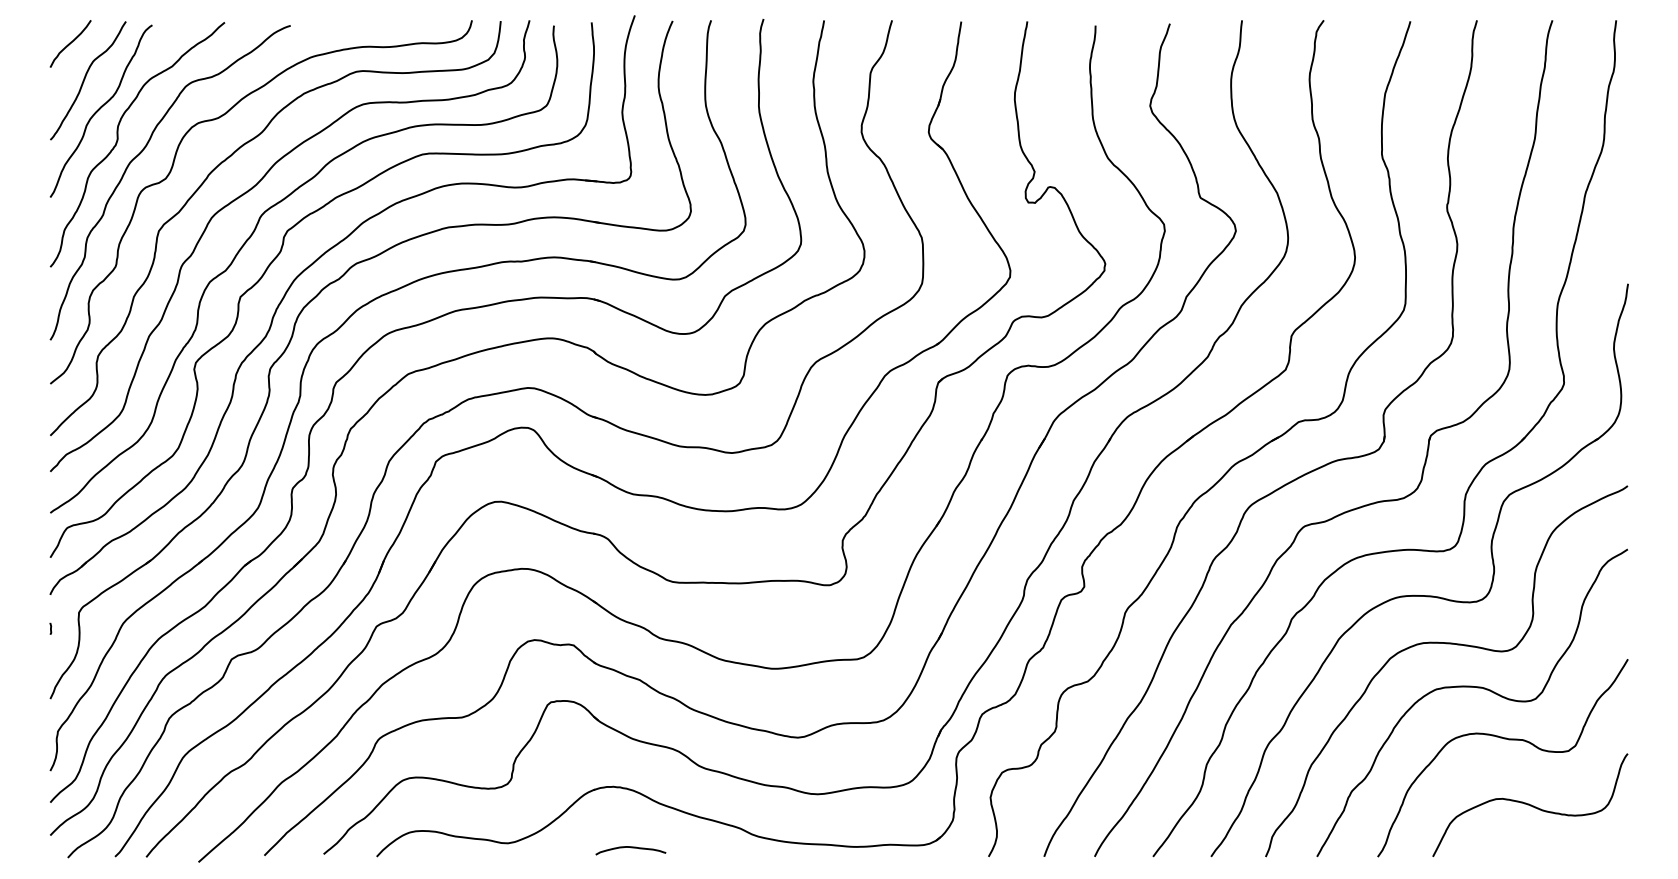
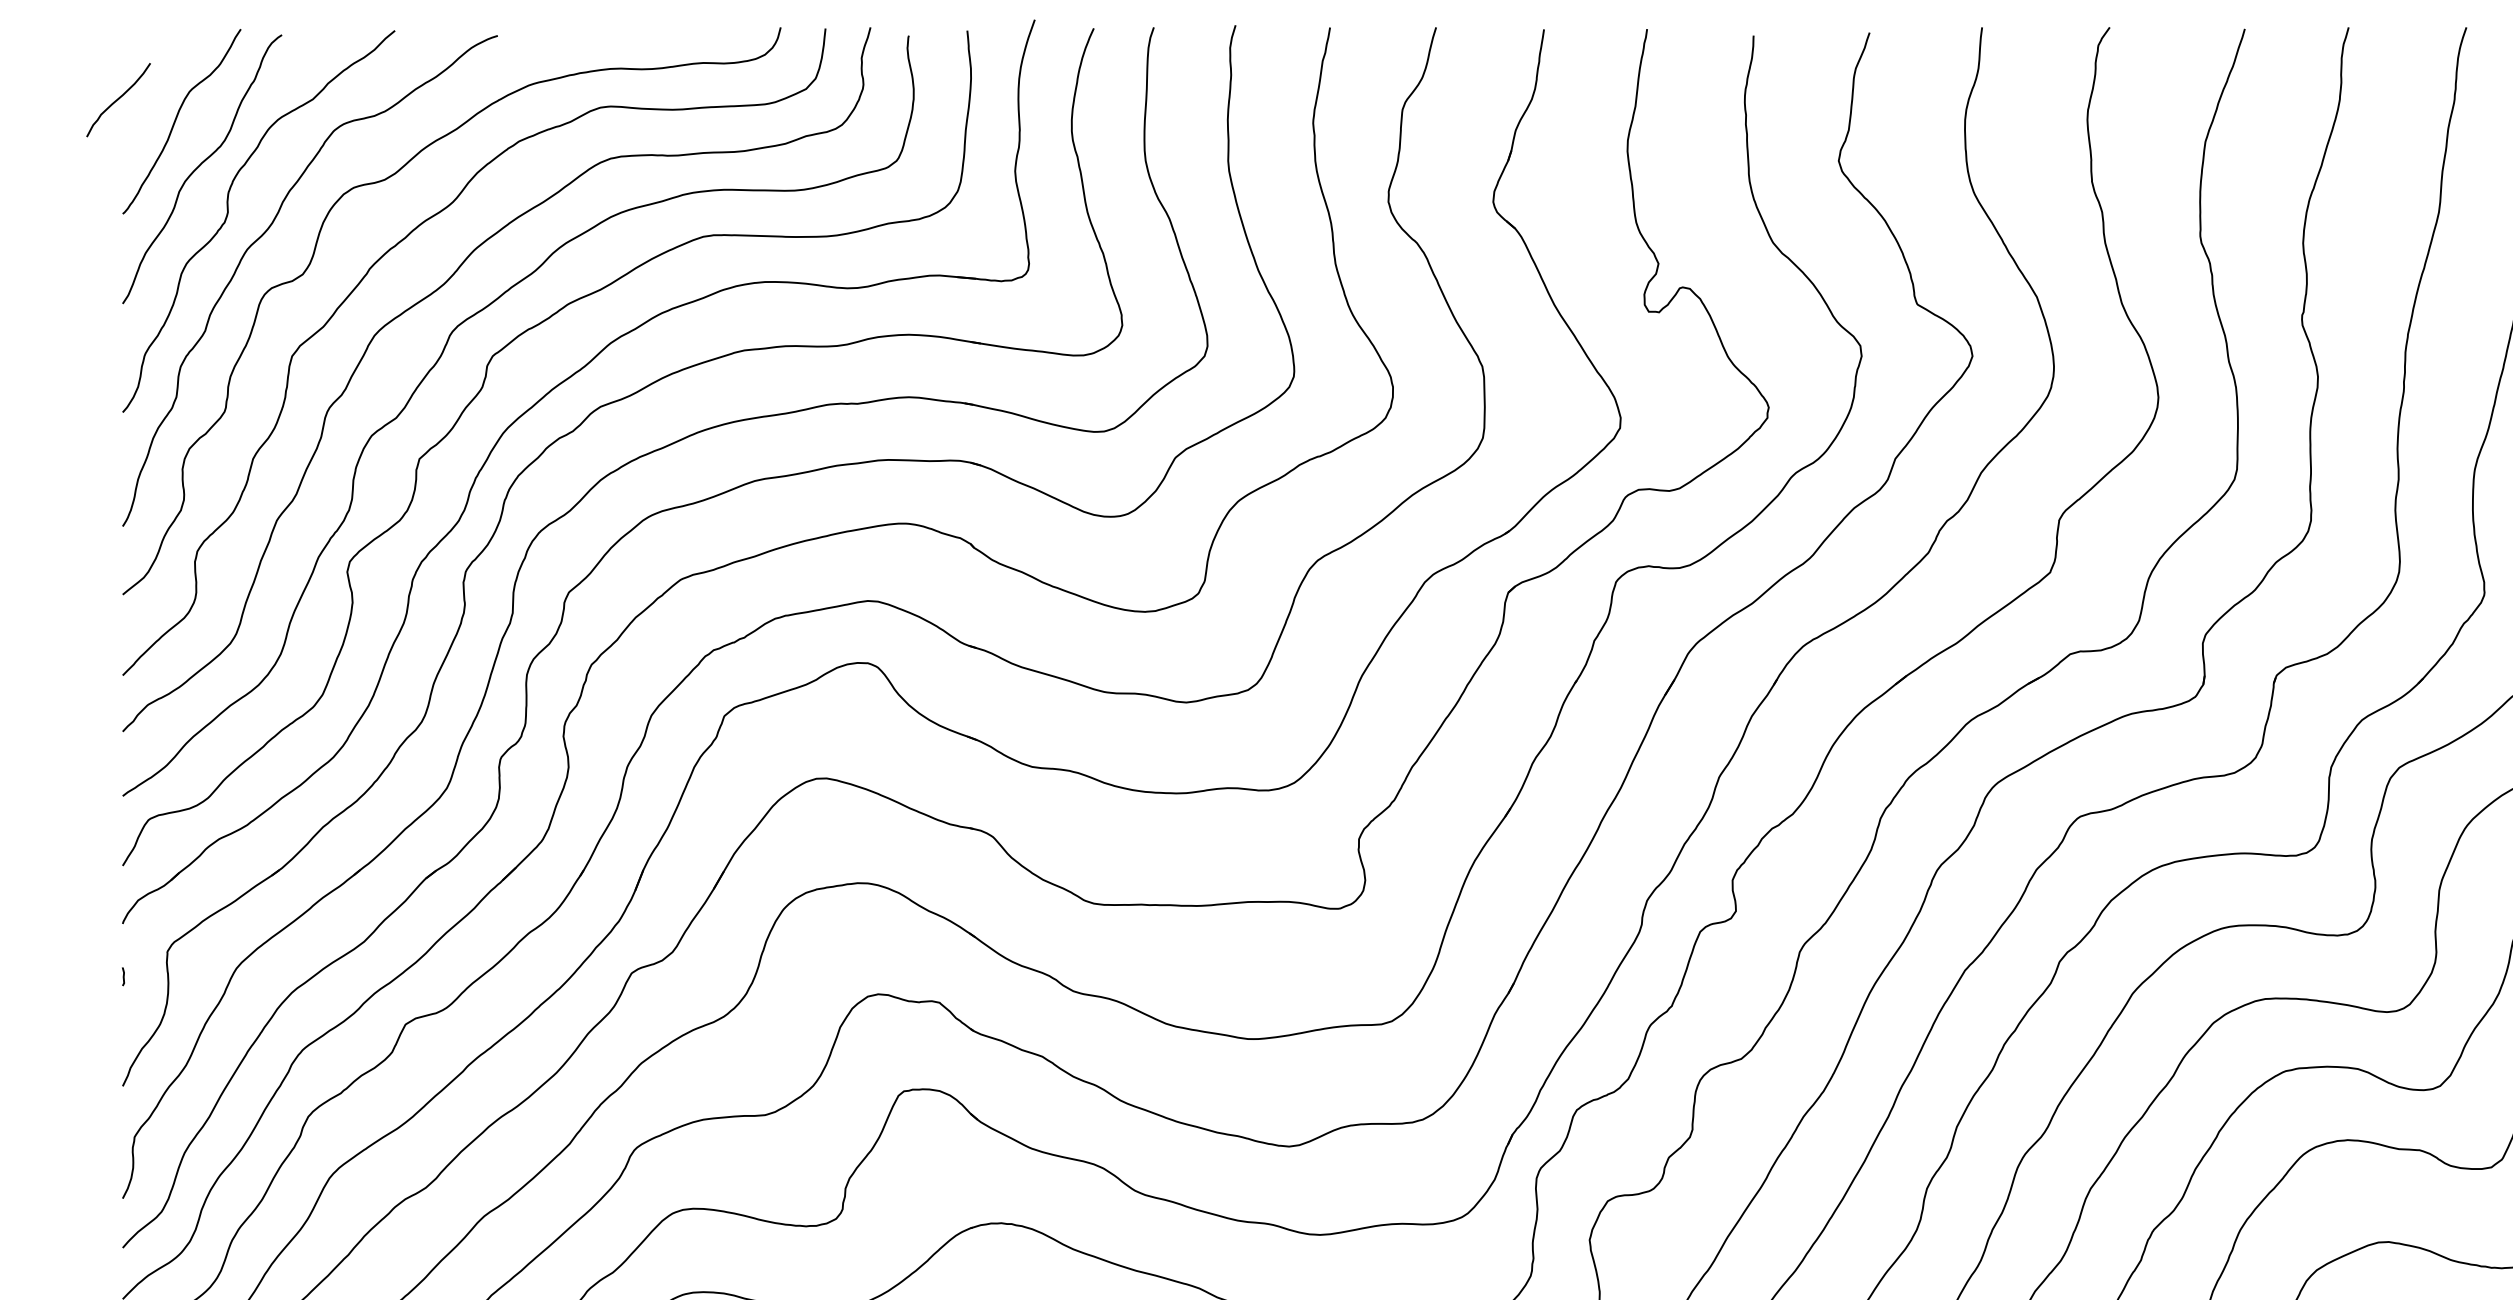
curve: (70, 43) -> (118, 99), moved

